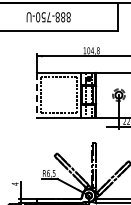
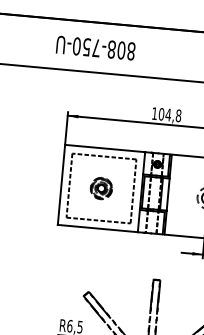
text: (63, 16) -> (122, 49), 888-750-U -> 808-750-U
part: (58, 94) -> (100, 187), added
line: (36, 95) -> (61, 185), dashed -> solid

